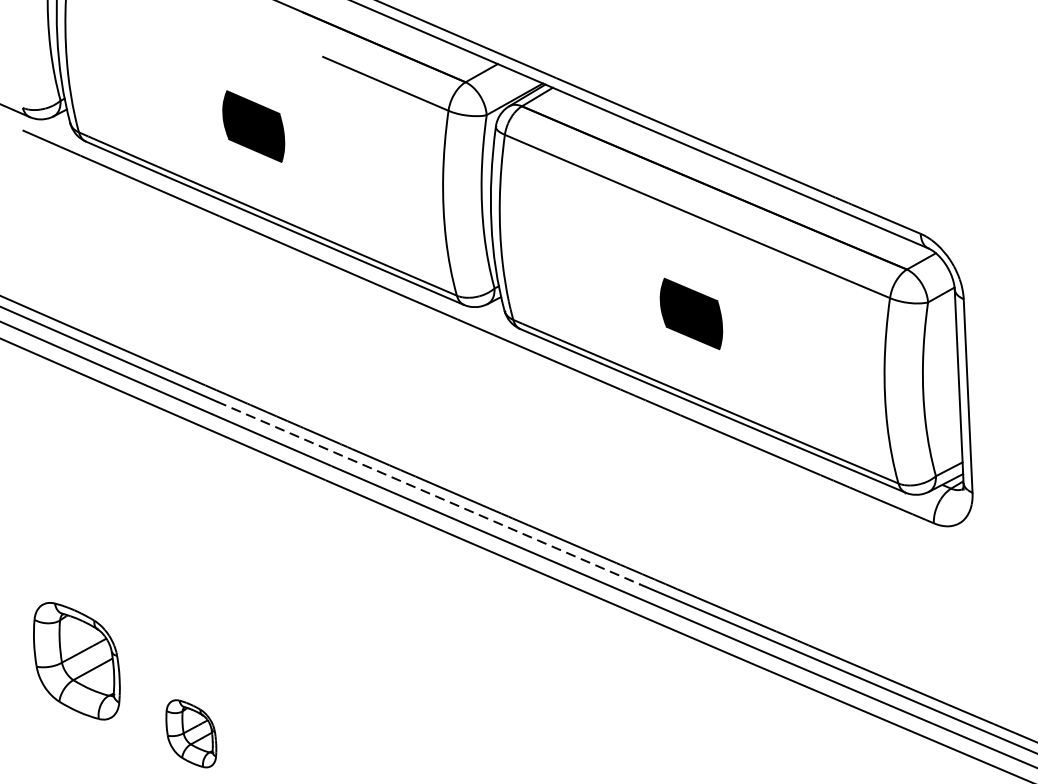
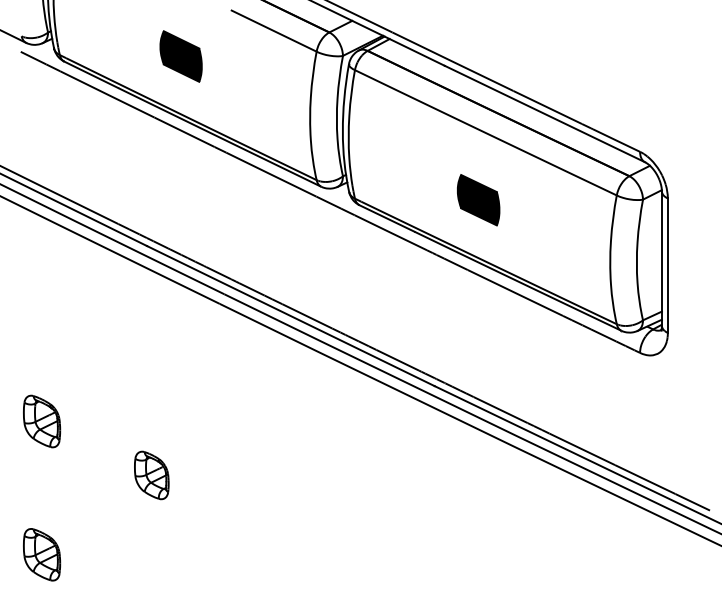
line: (428, 493) -> (290, 316), dashed -> solid
part: (78, 661) -> (42, 421), size x0.62
part: (190, 733) -> (151, 475), moved

